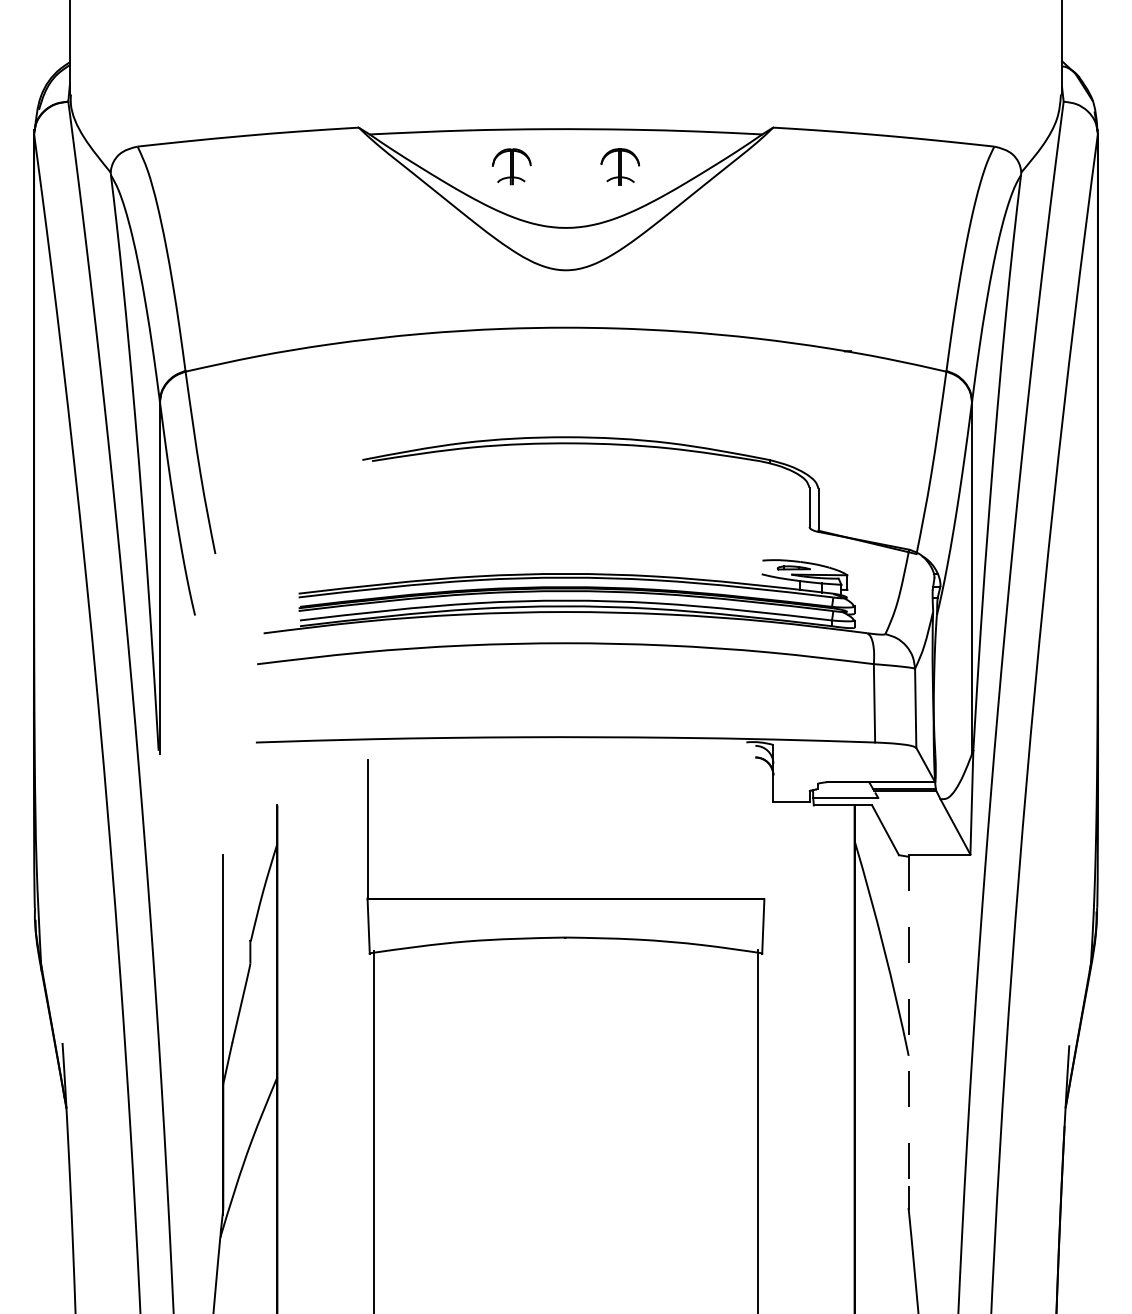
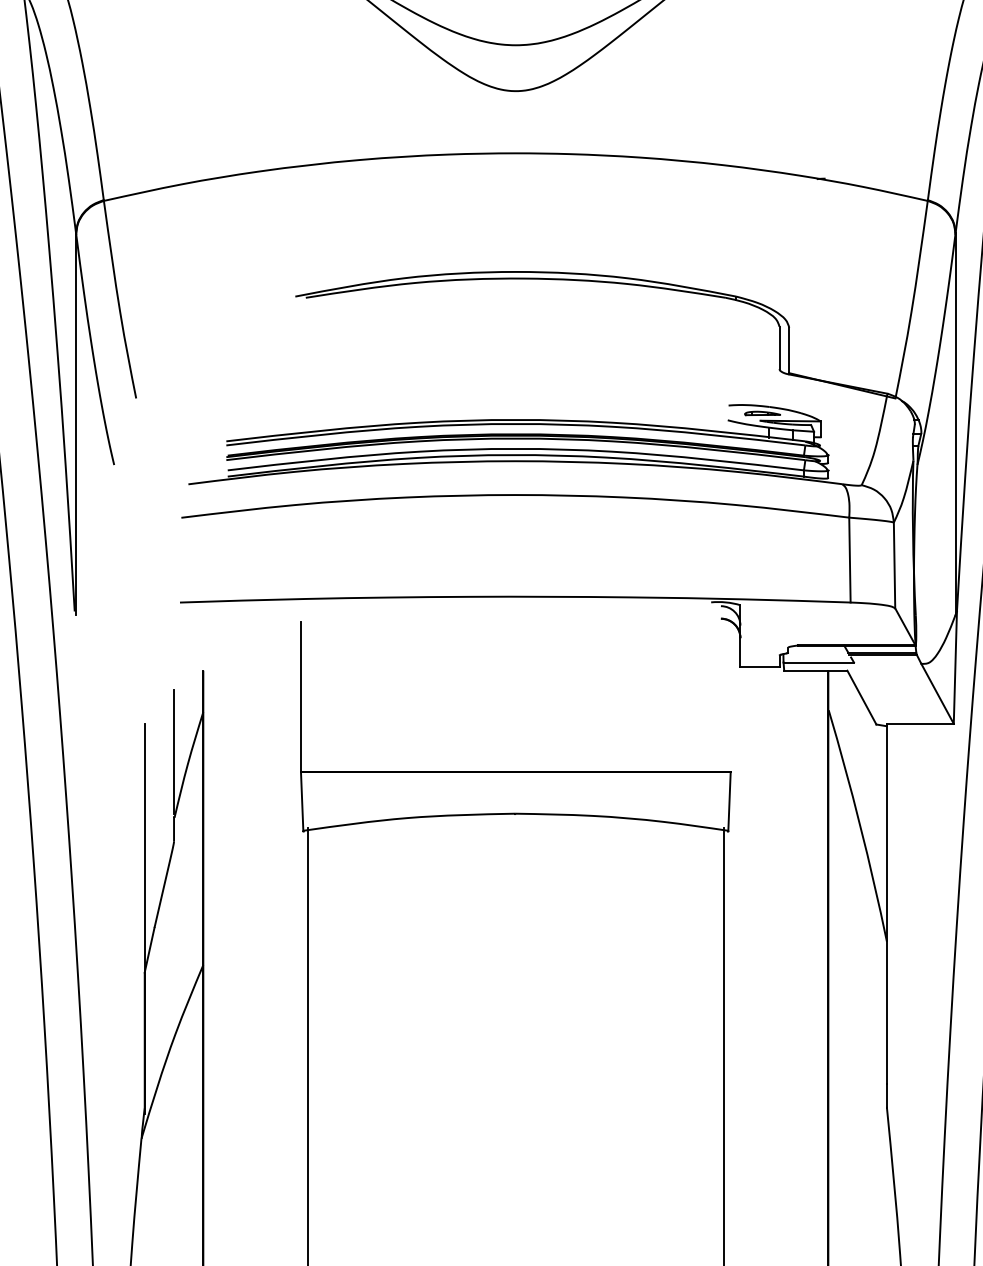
line: (250, 880) -> (174, 751), added
line: (908, 1021) -> (886, 904), dashed -> solid

